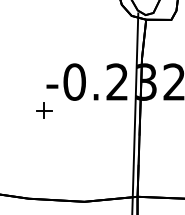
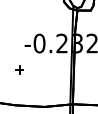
part: (44, 110) -> (19, 69), moved

